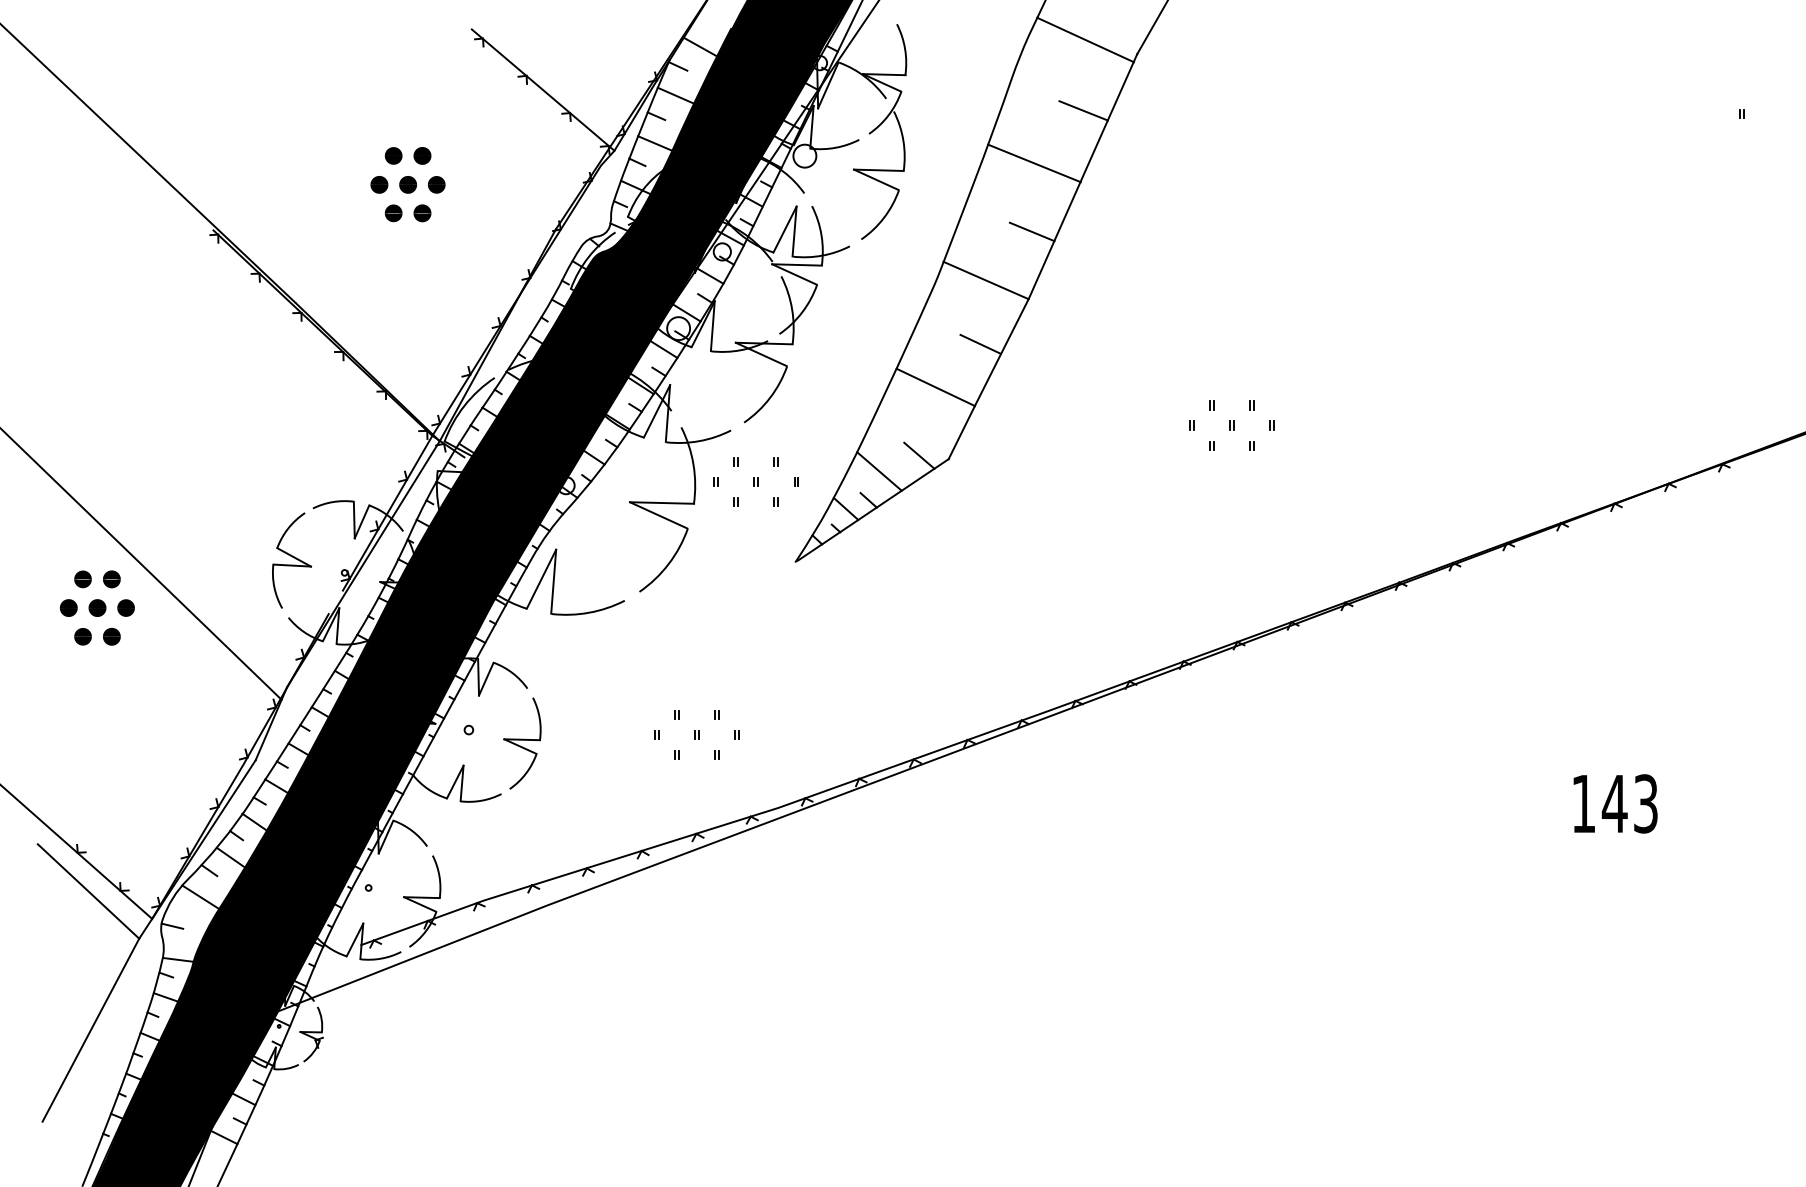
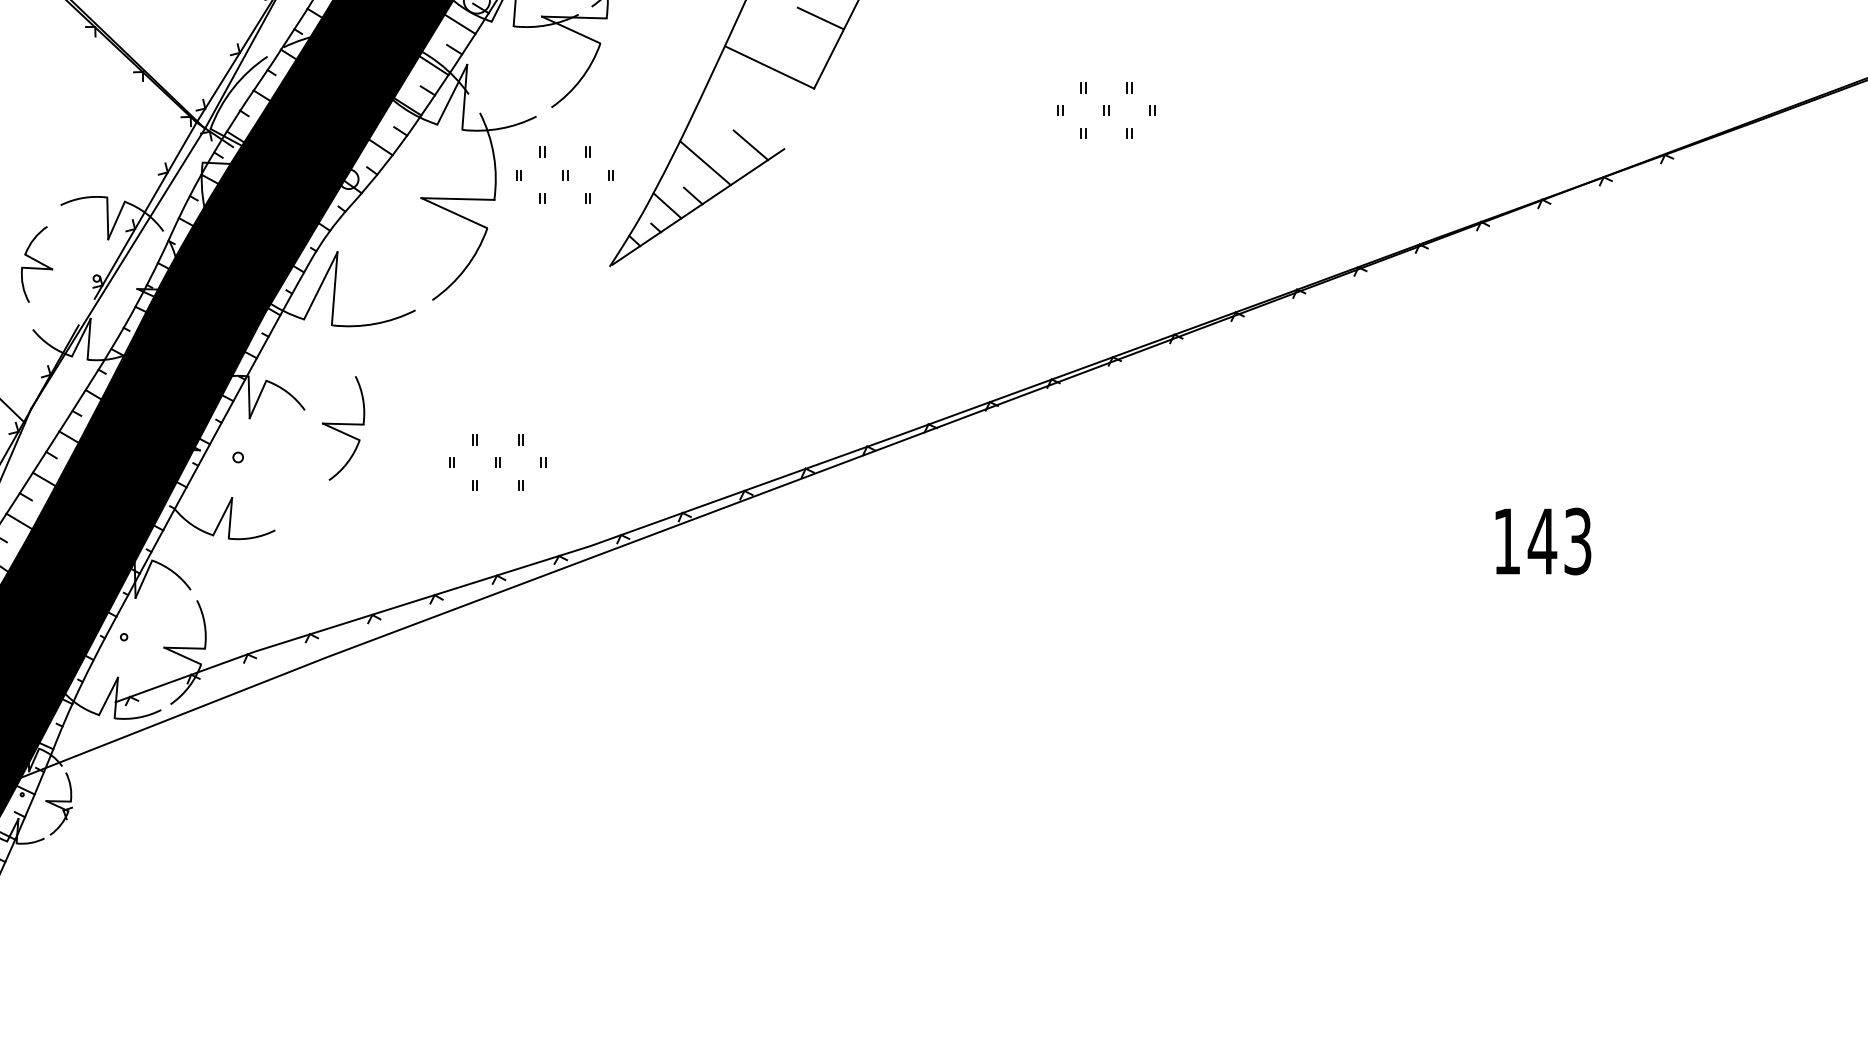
line: (961, 432) -> (798, 118), removed
part: (292, 560) -> (37, 264), size x0.7
part: (522, 743) -> (343, 428), moved

